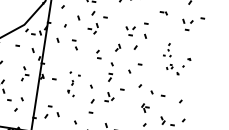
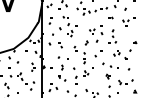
part: (176, 59) -> (122, 44), size x1.67
part: (72, 83) -> (62, 68), size x1.67

